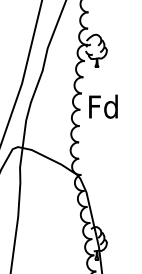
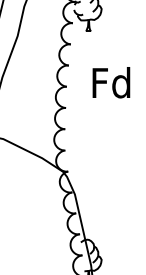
text: (103, 106) -> (111, 82), moved

